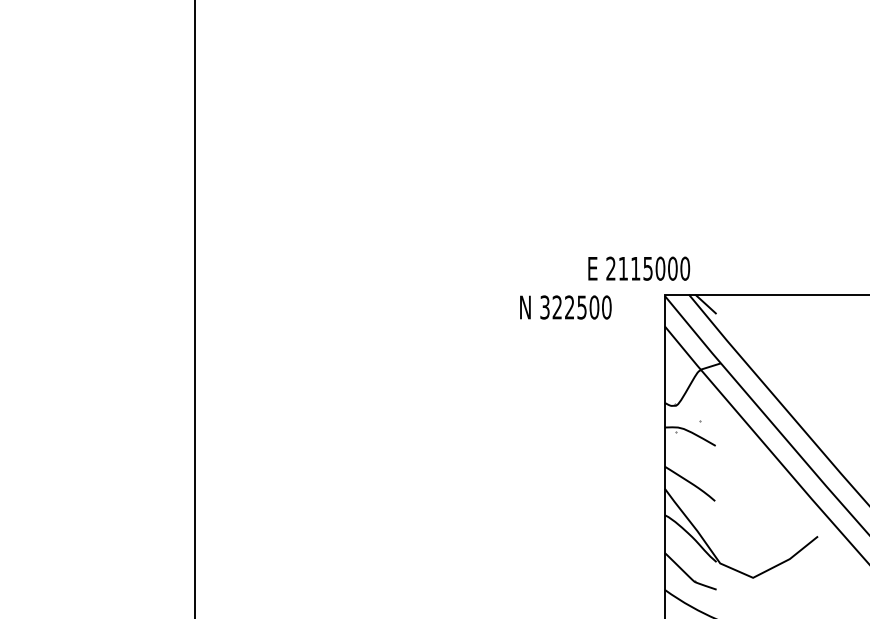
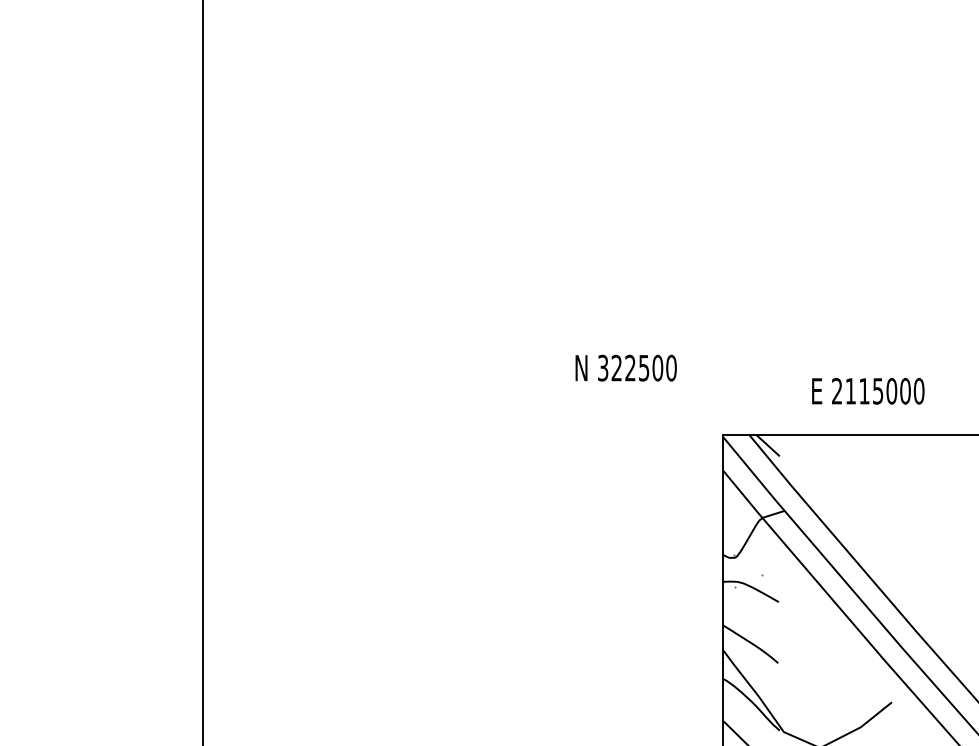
text: (639, 268) -> (868, 390), moved
text: (565, 306) -> (625, 367), moved

